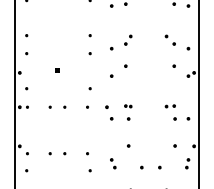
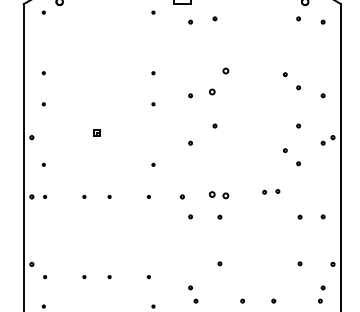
part: (128, 39) -> (219, 79), size x1.6
part: (169, 83) -> (290, 155), added
part: (128, 106) -> (219, 195), size x1.6
part: (169, 106) -> (269, 192), moved

